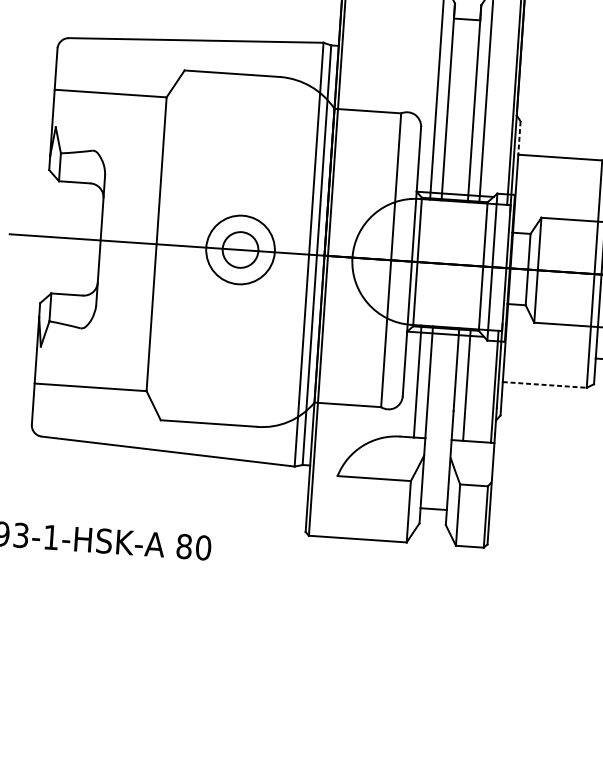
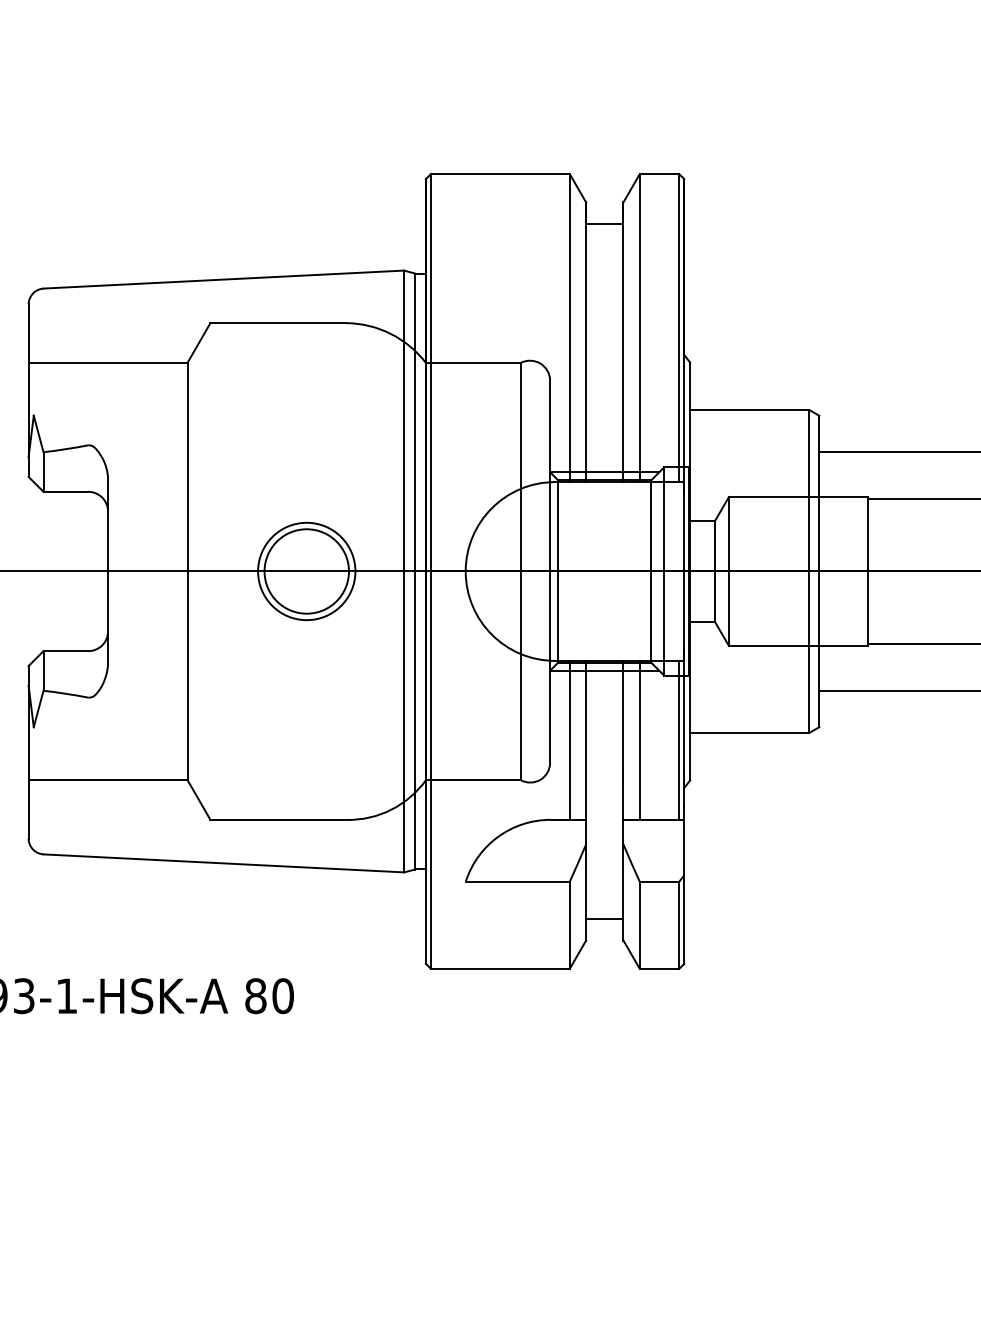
line: (519, 138) -> (690, 386), dashed -> solid
circle: (240, 249) -> (306, 571), size x1.67
line: (544, 384) -> (749, 732), dashed -> solid

